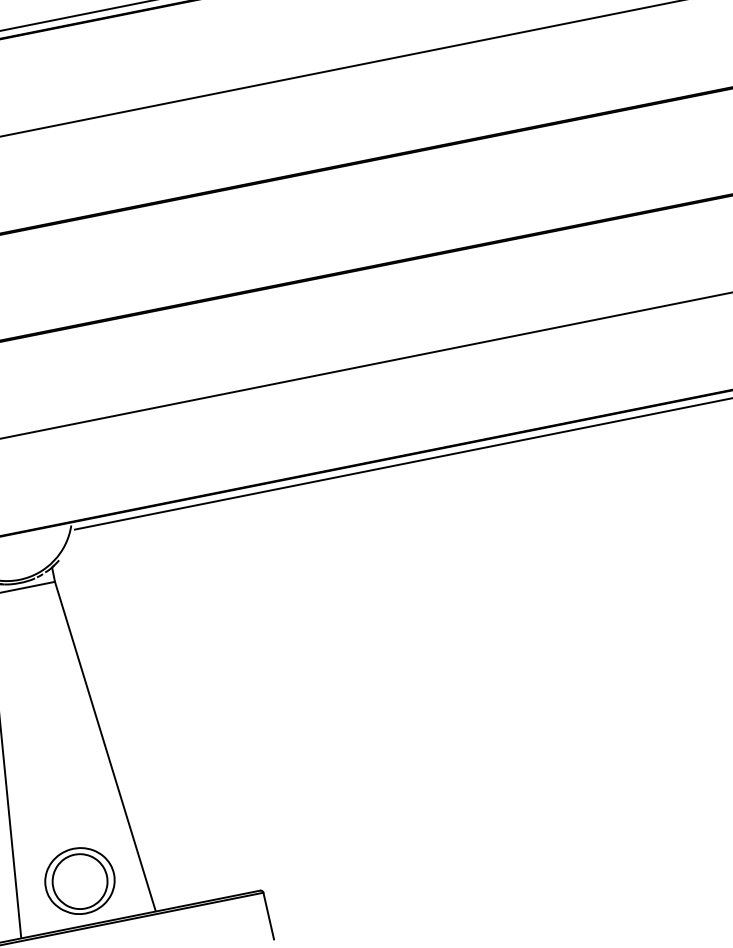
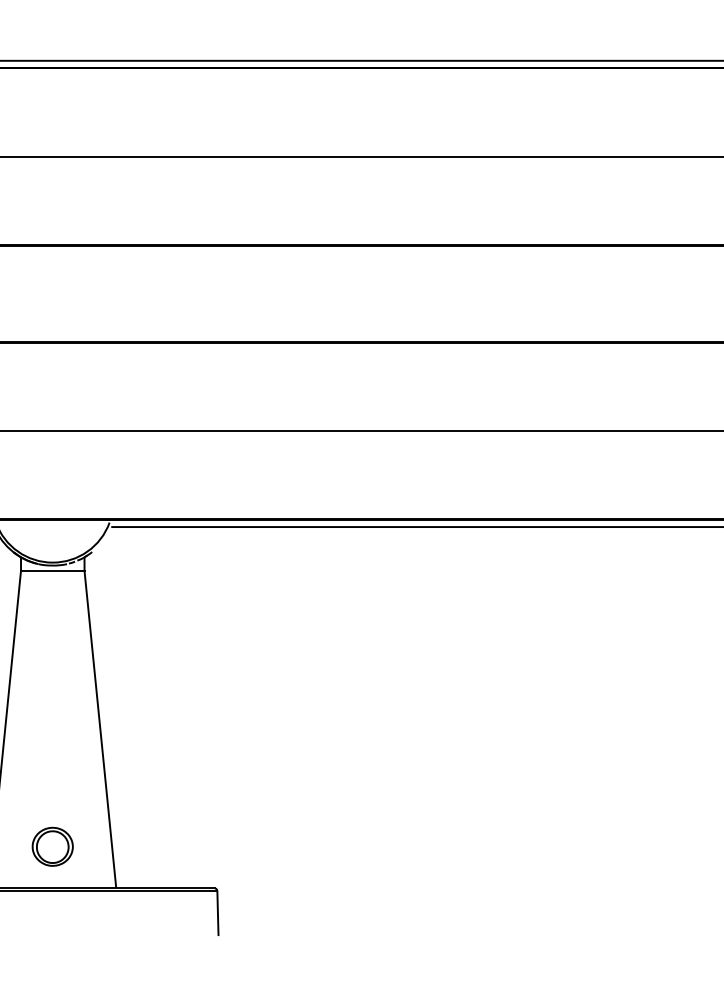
part: (79, 880) -> (52, 846), size x0.62

